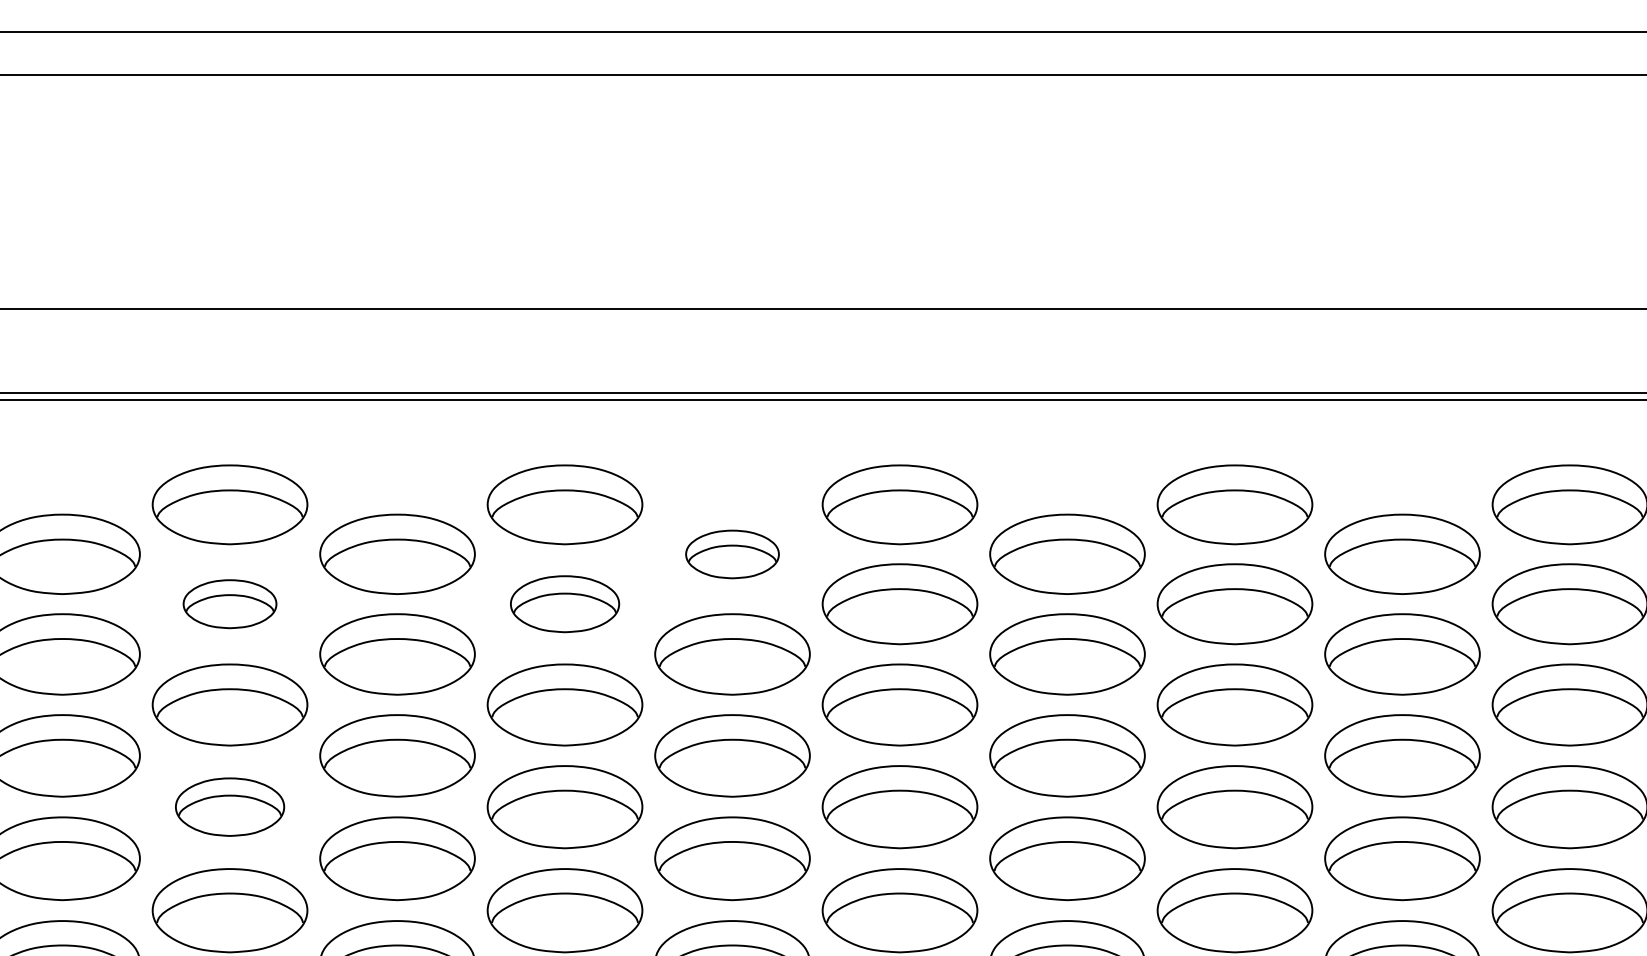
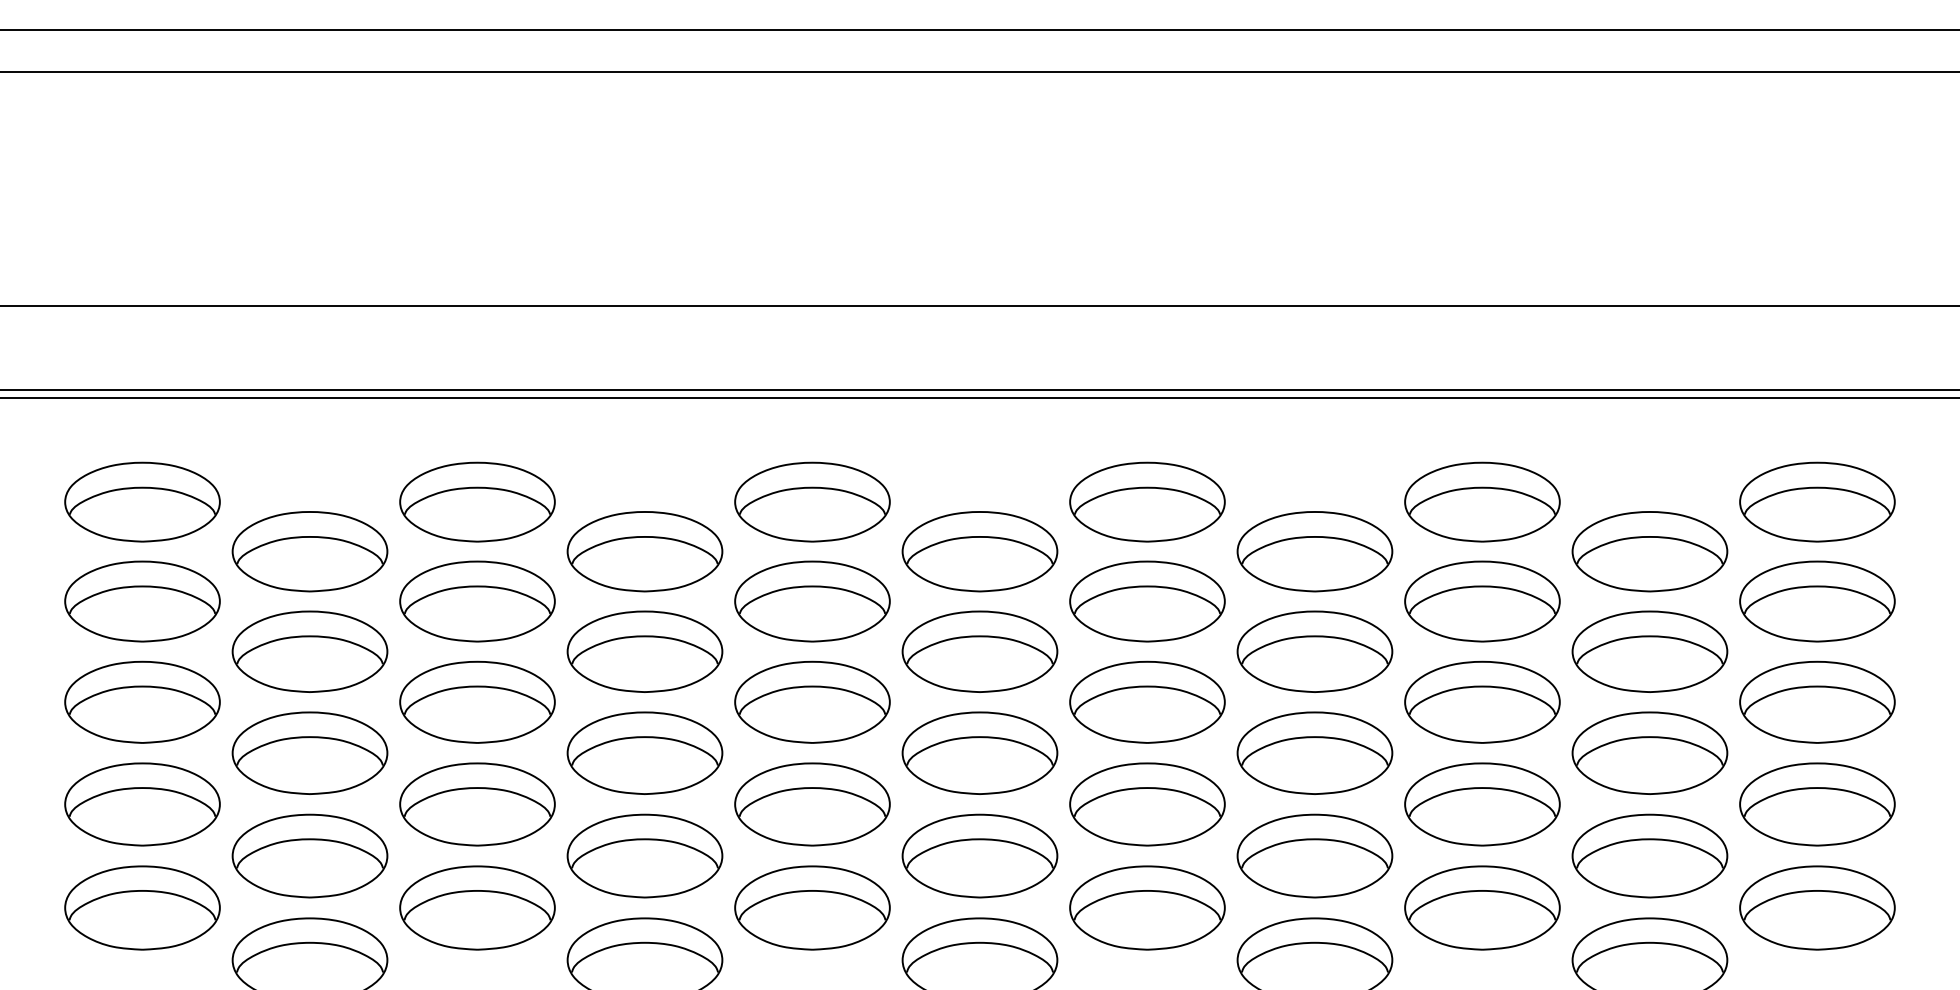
part: (732, 554) -> (979, 551), size x1.67
part: (230, 604) -> (477, 601), size x1.67
part: (565, 604) -> (812, 601), size x1.43
part: (230, 807) -> (477, 804), size x1.43

